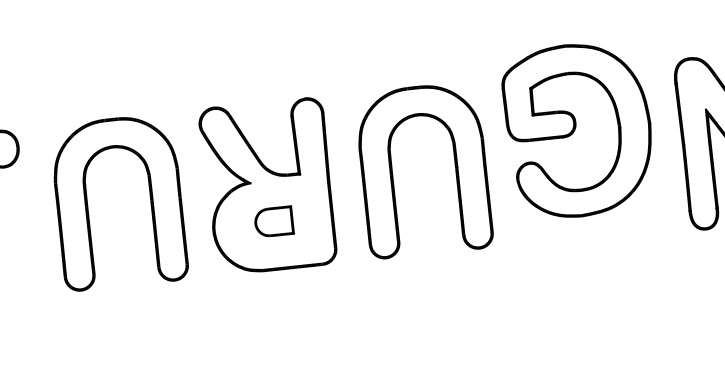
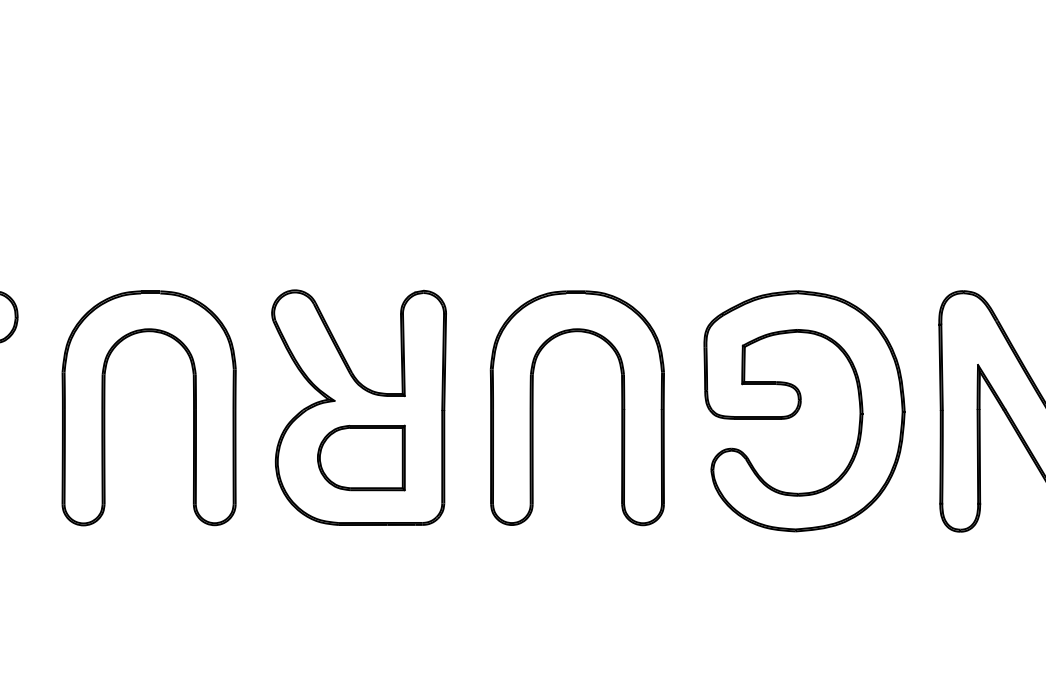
part: (578, 130) -> (804, 411), moved
part: (274, 221) -> (361, 457), size x1.67

